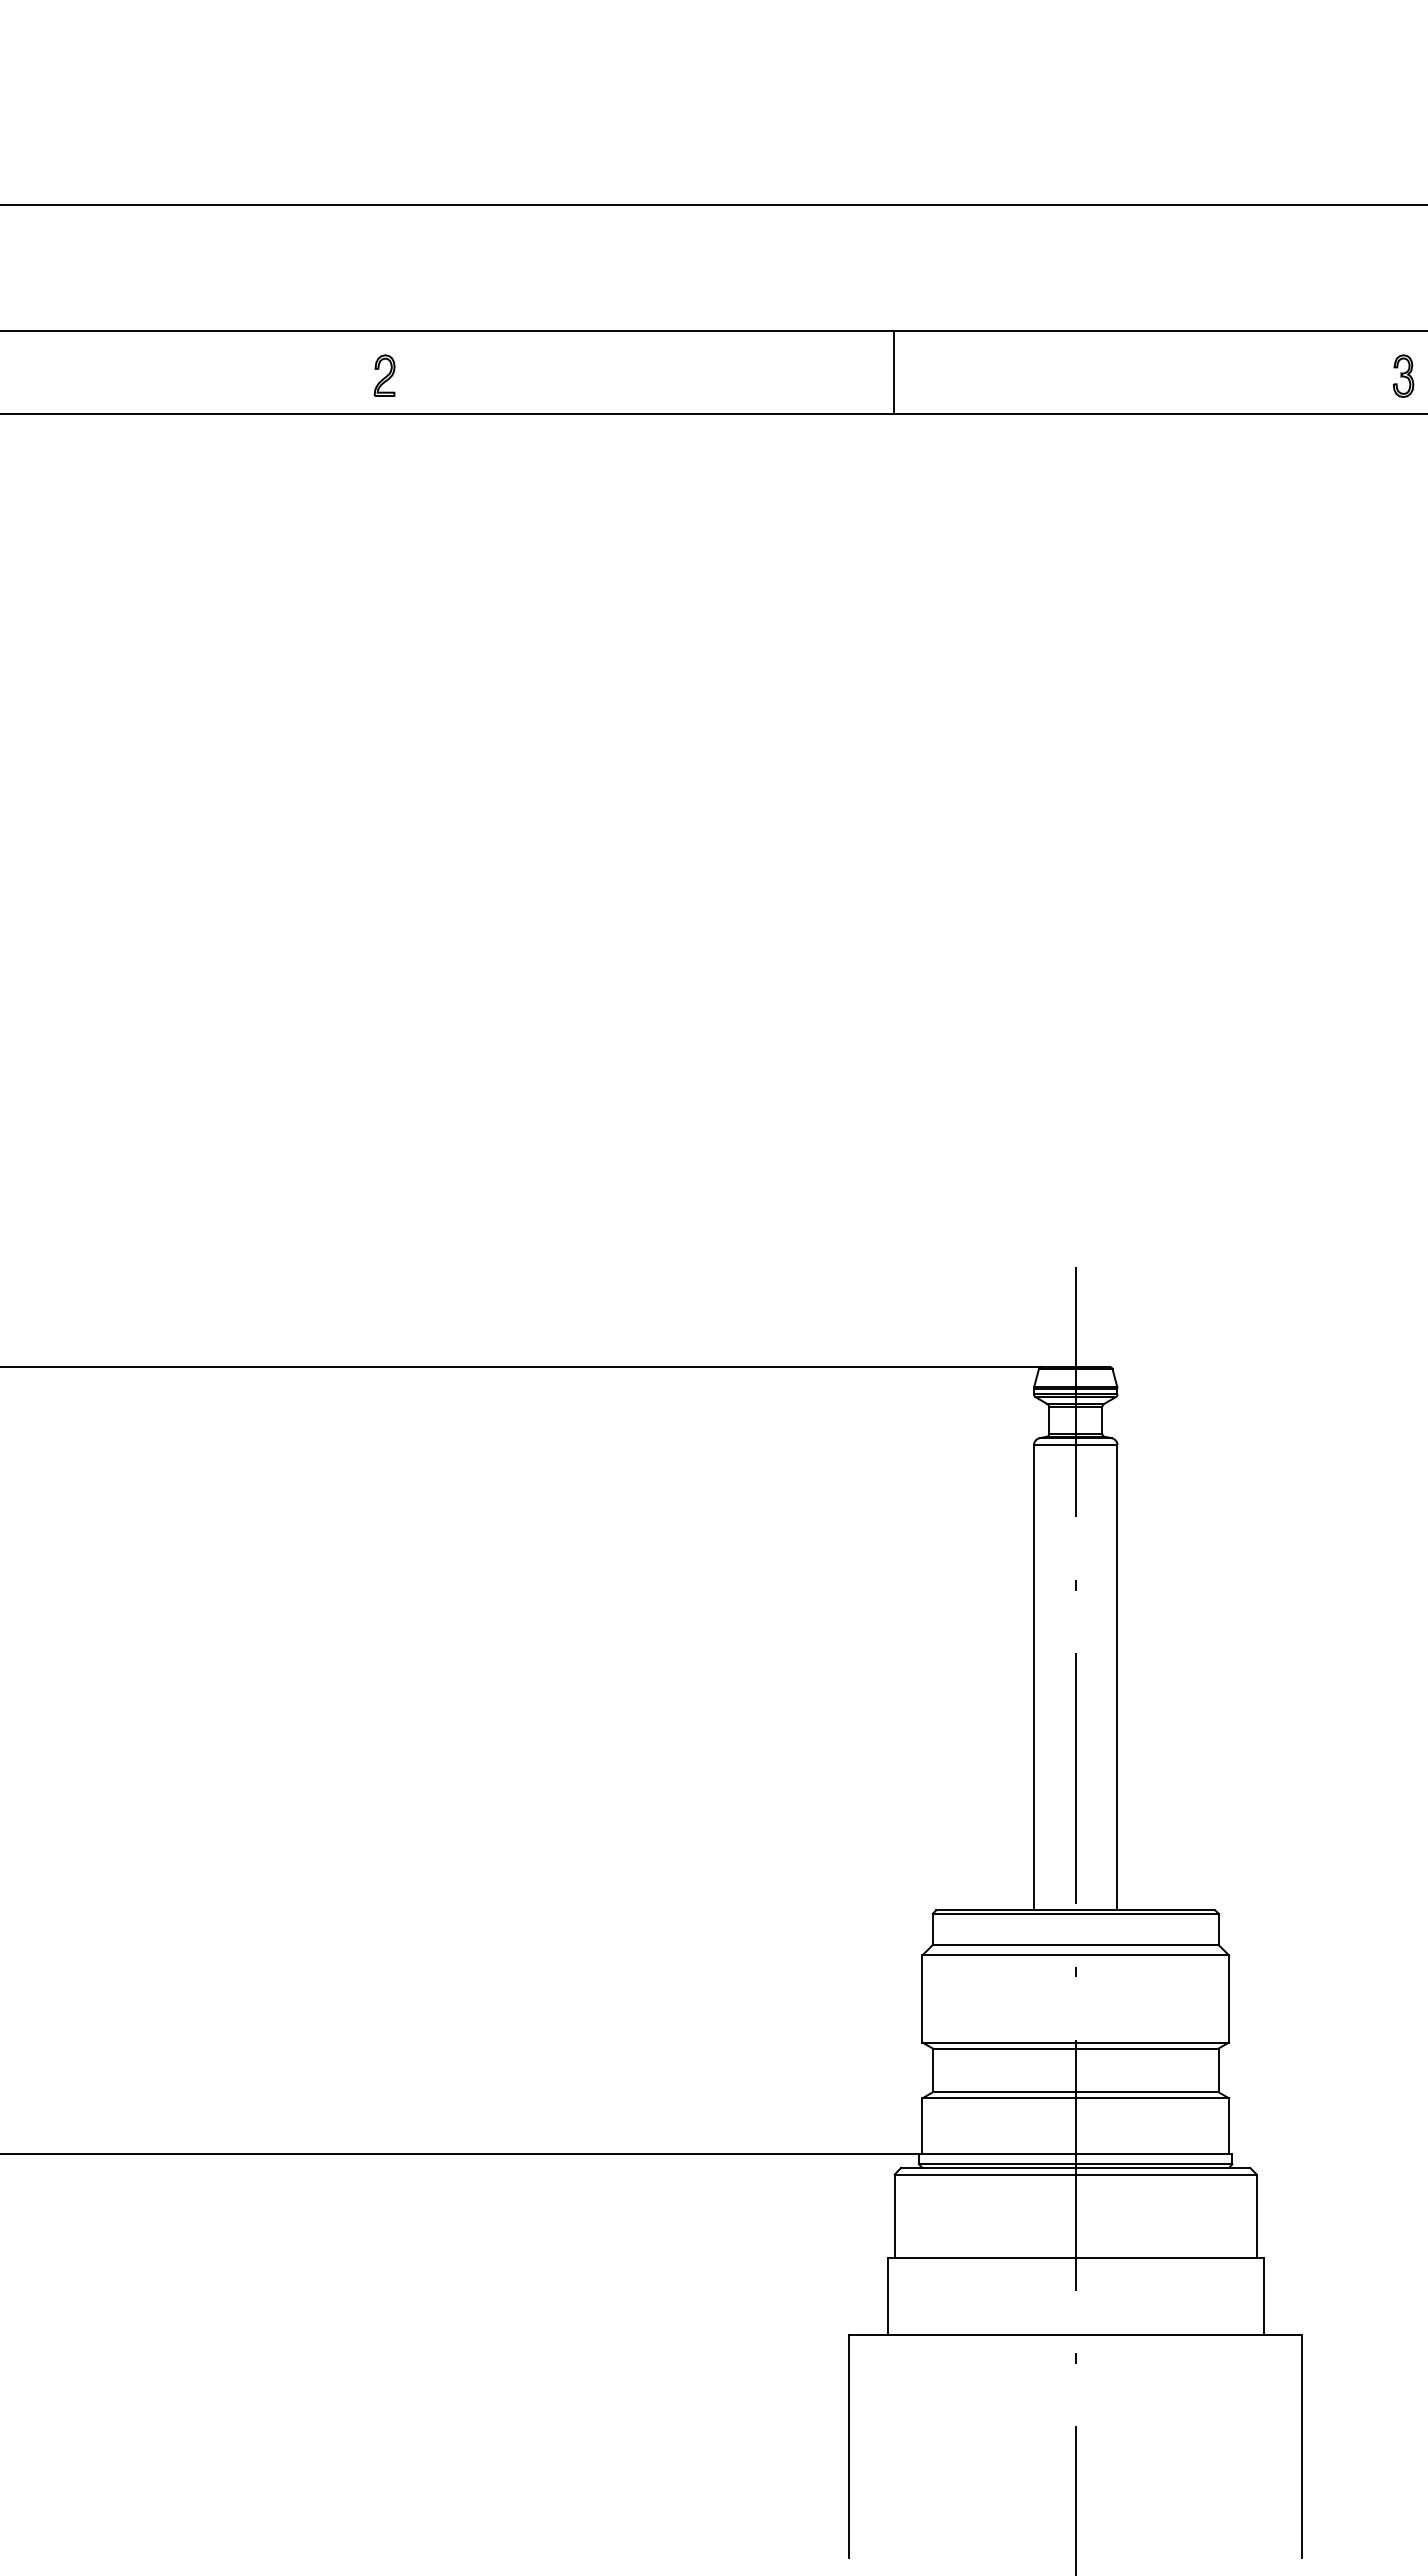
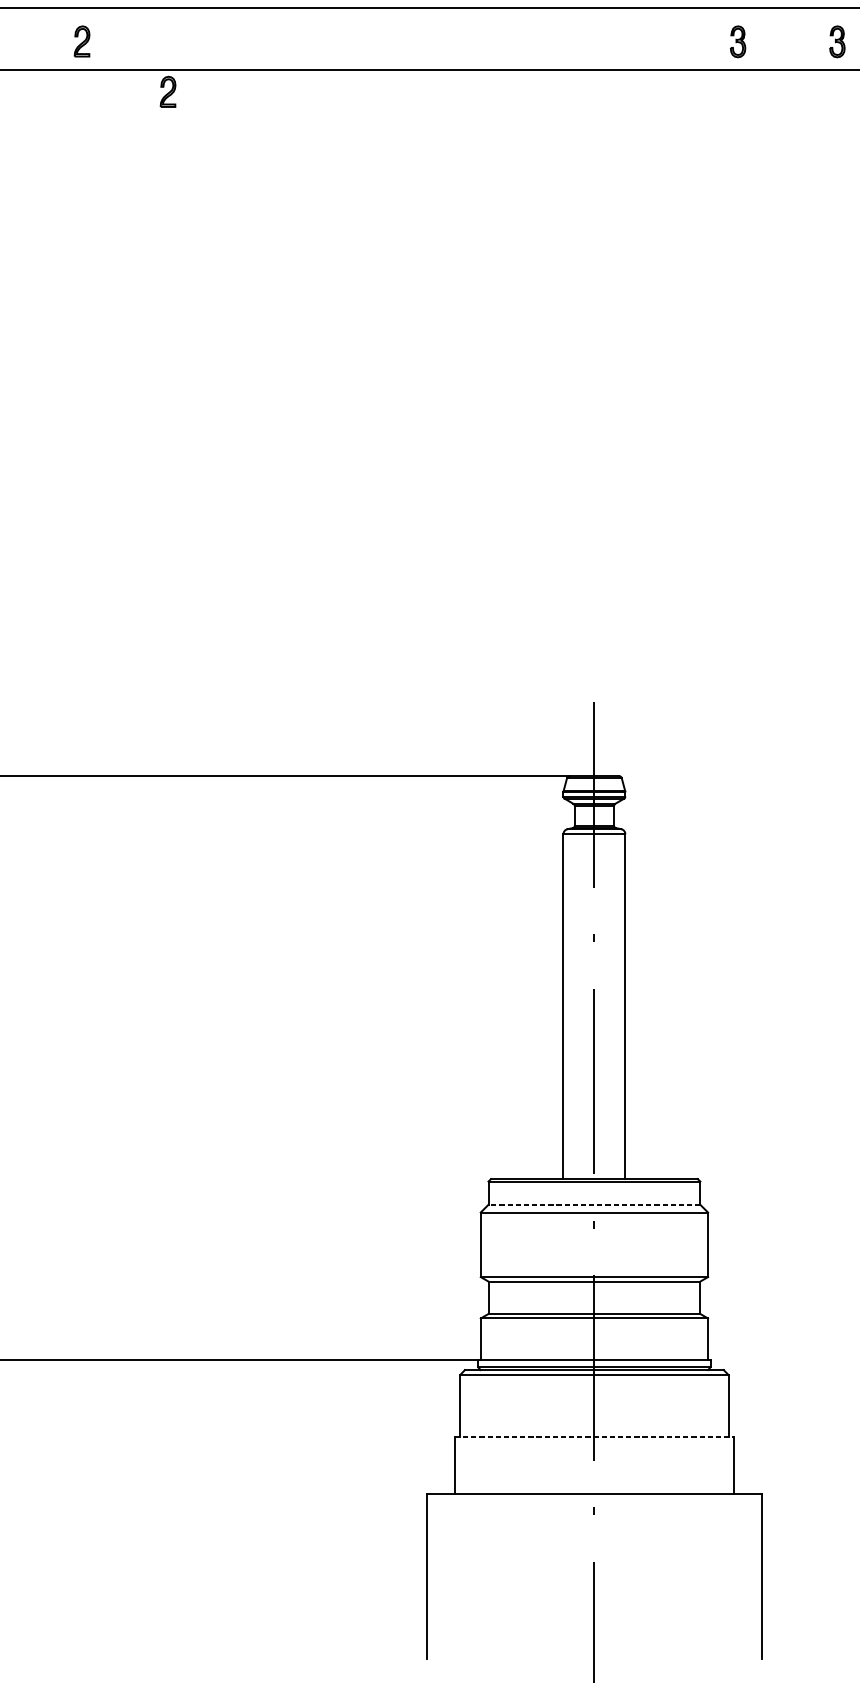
line: (893, 372) -> (459, 39), removed
part: (1269, 375) -> (738, 41), added
part: (500, 443) -> (167, 91), added
line: (1075, 1944) -> (594, 1204), solid -> dashed
line: (1076, 2258) -> (594, 1437), solid -> dashed

